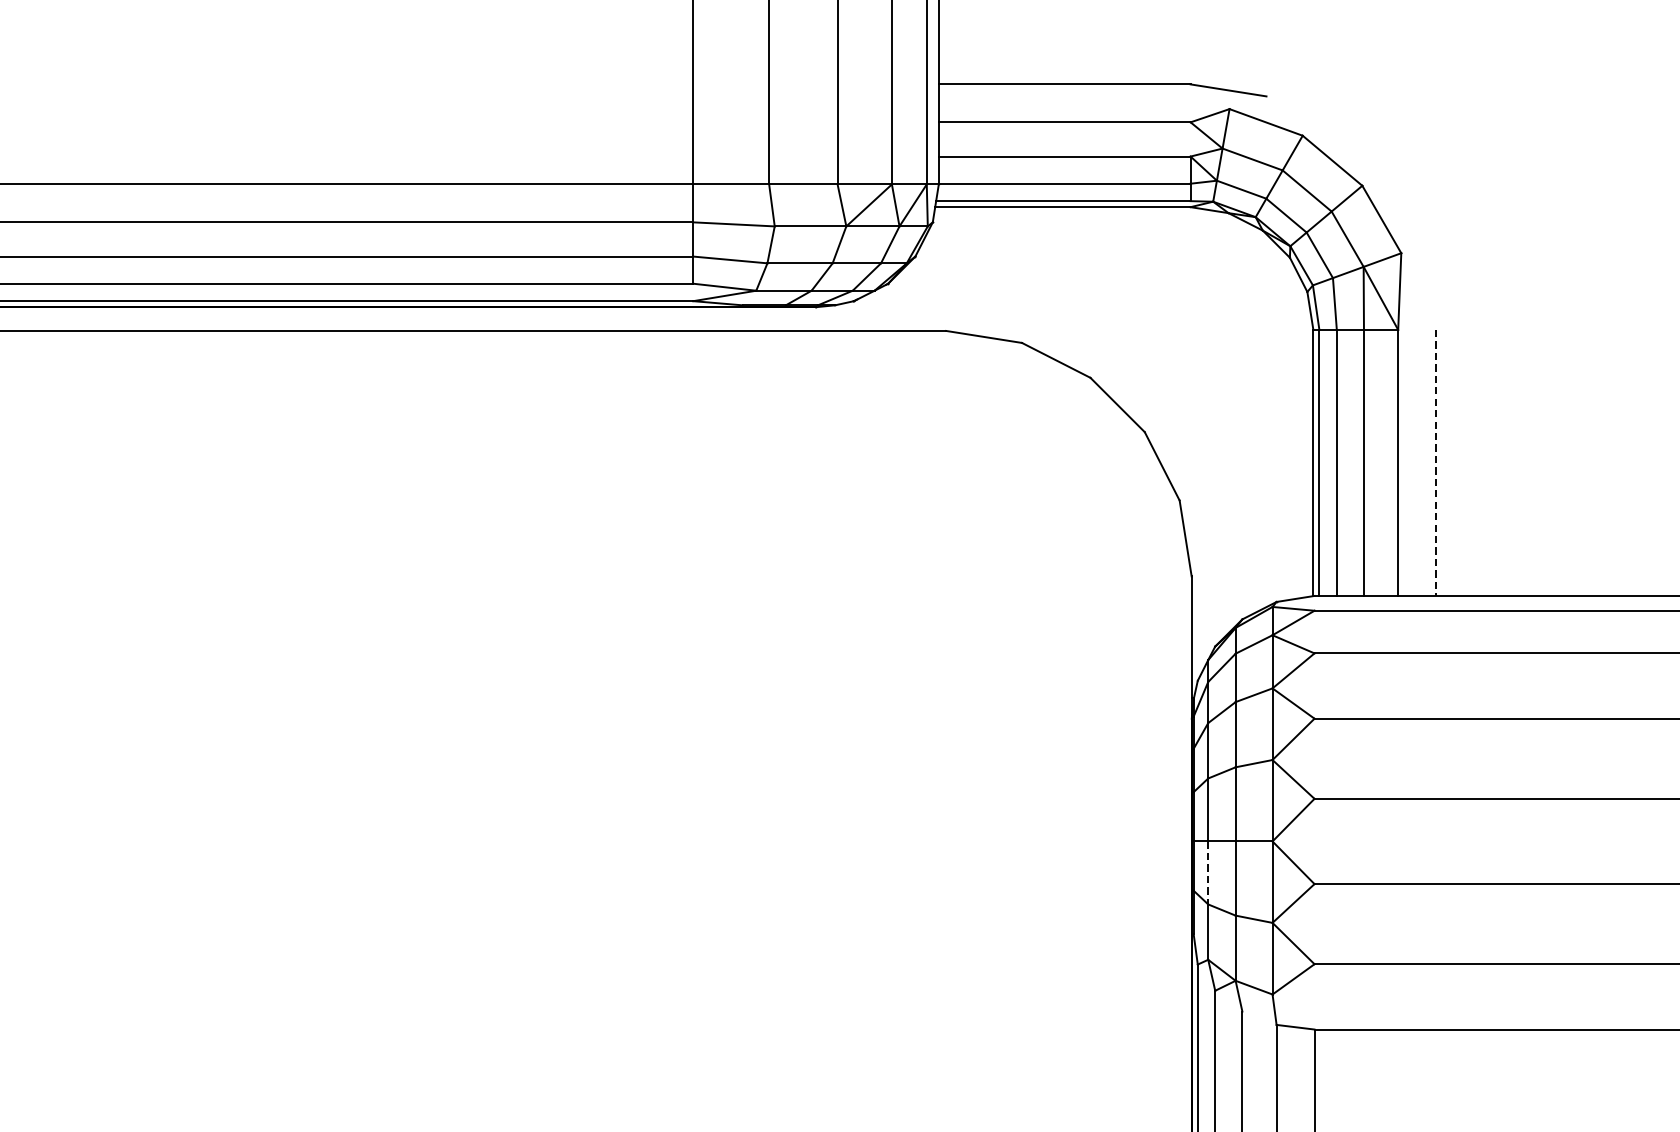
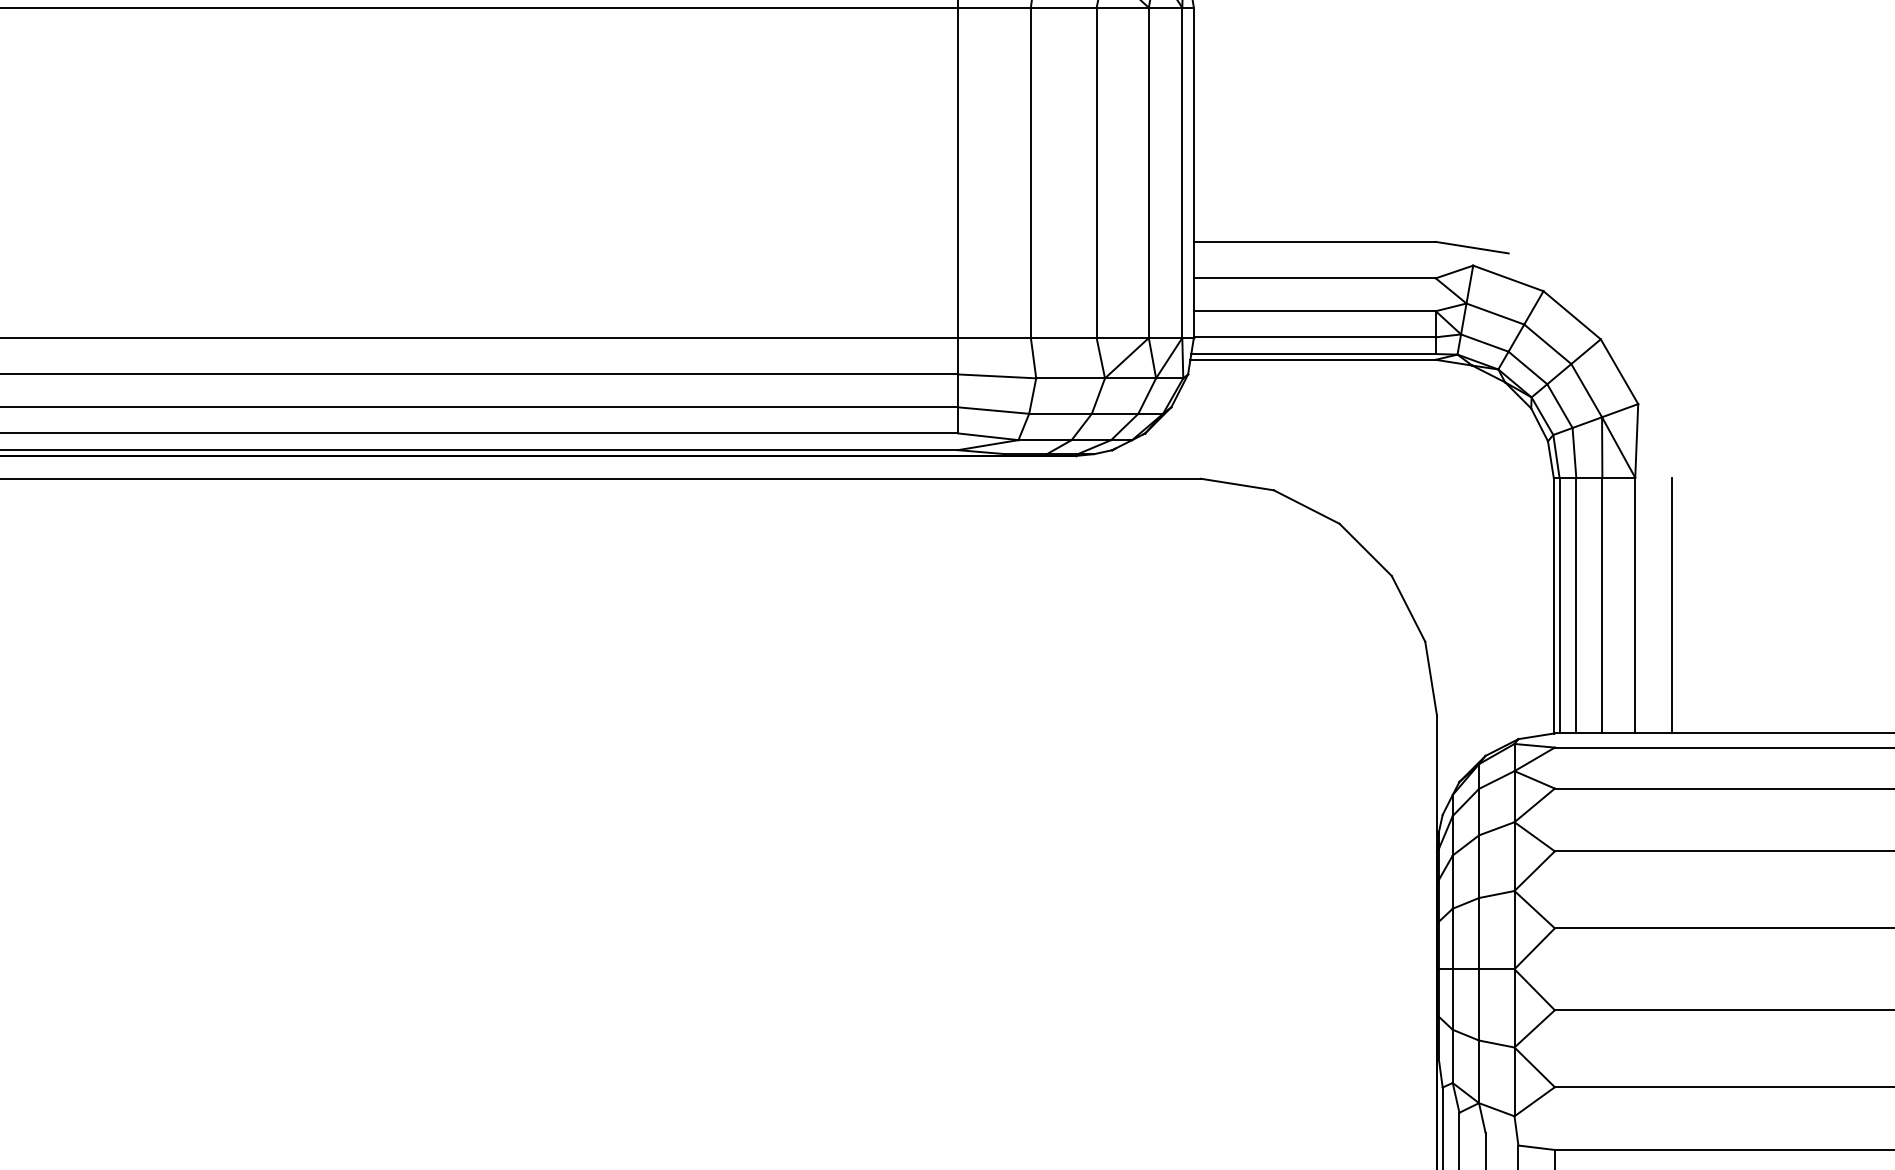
line: (1435, 462) -> (1671, 605), dashed -> solid
line: (1207, 873) -> (1452, 1000), dashed -> solid

